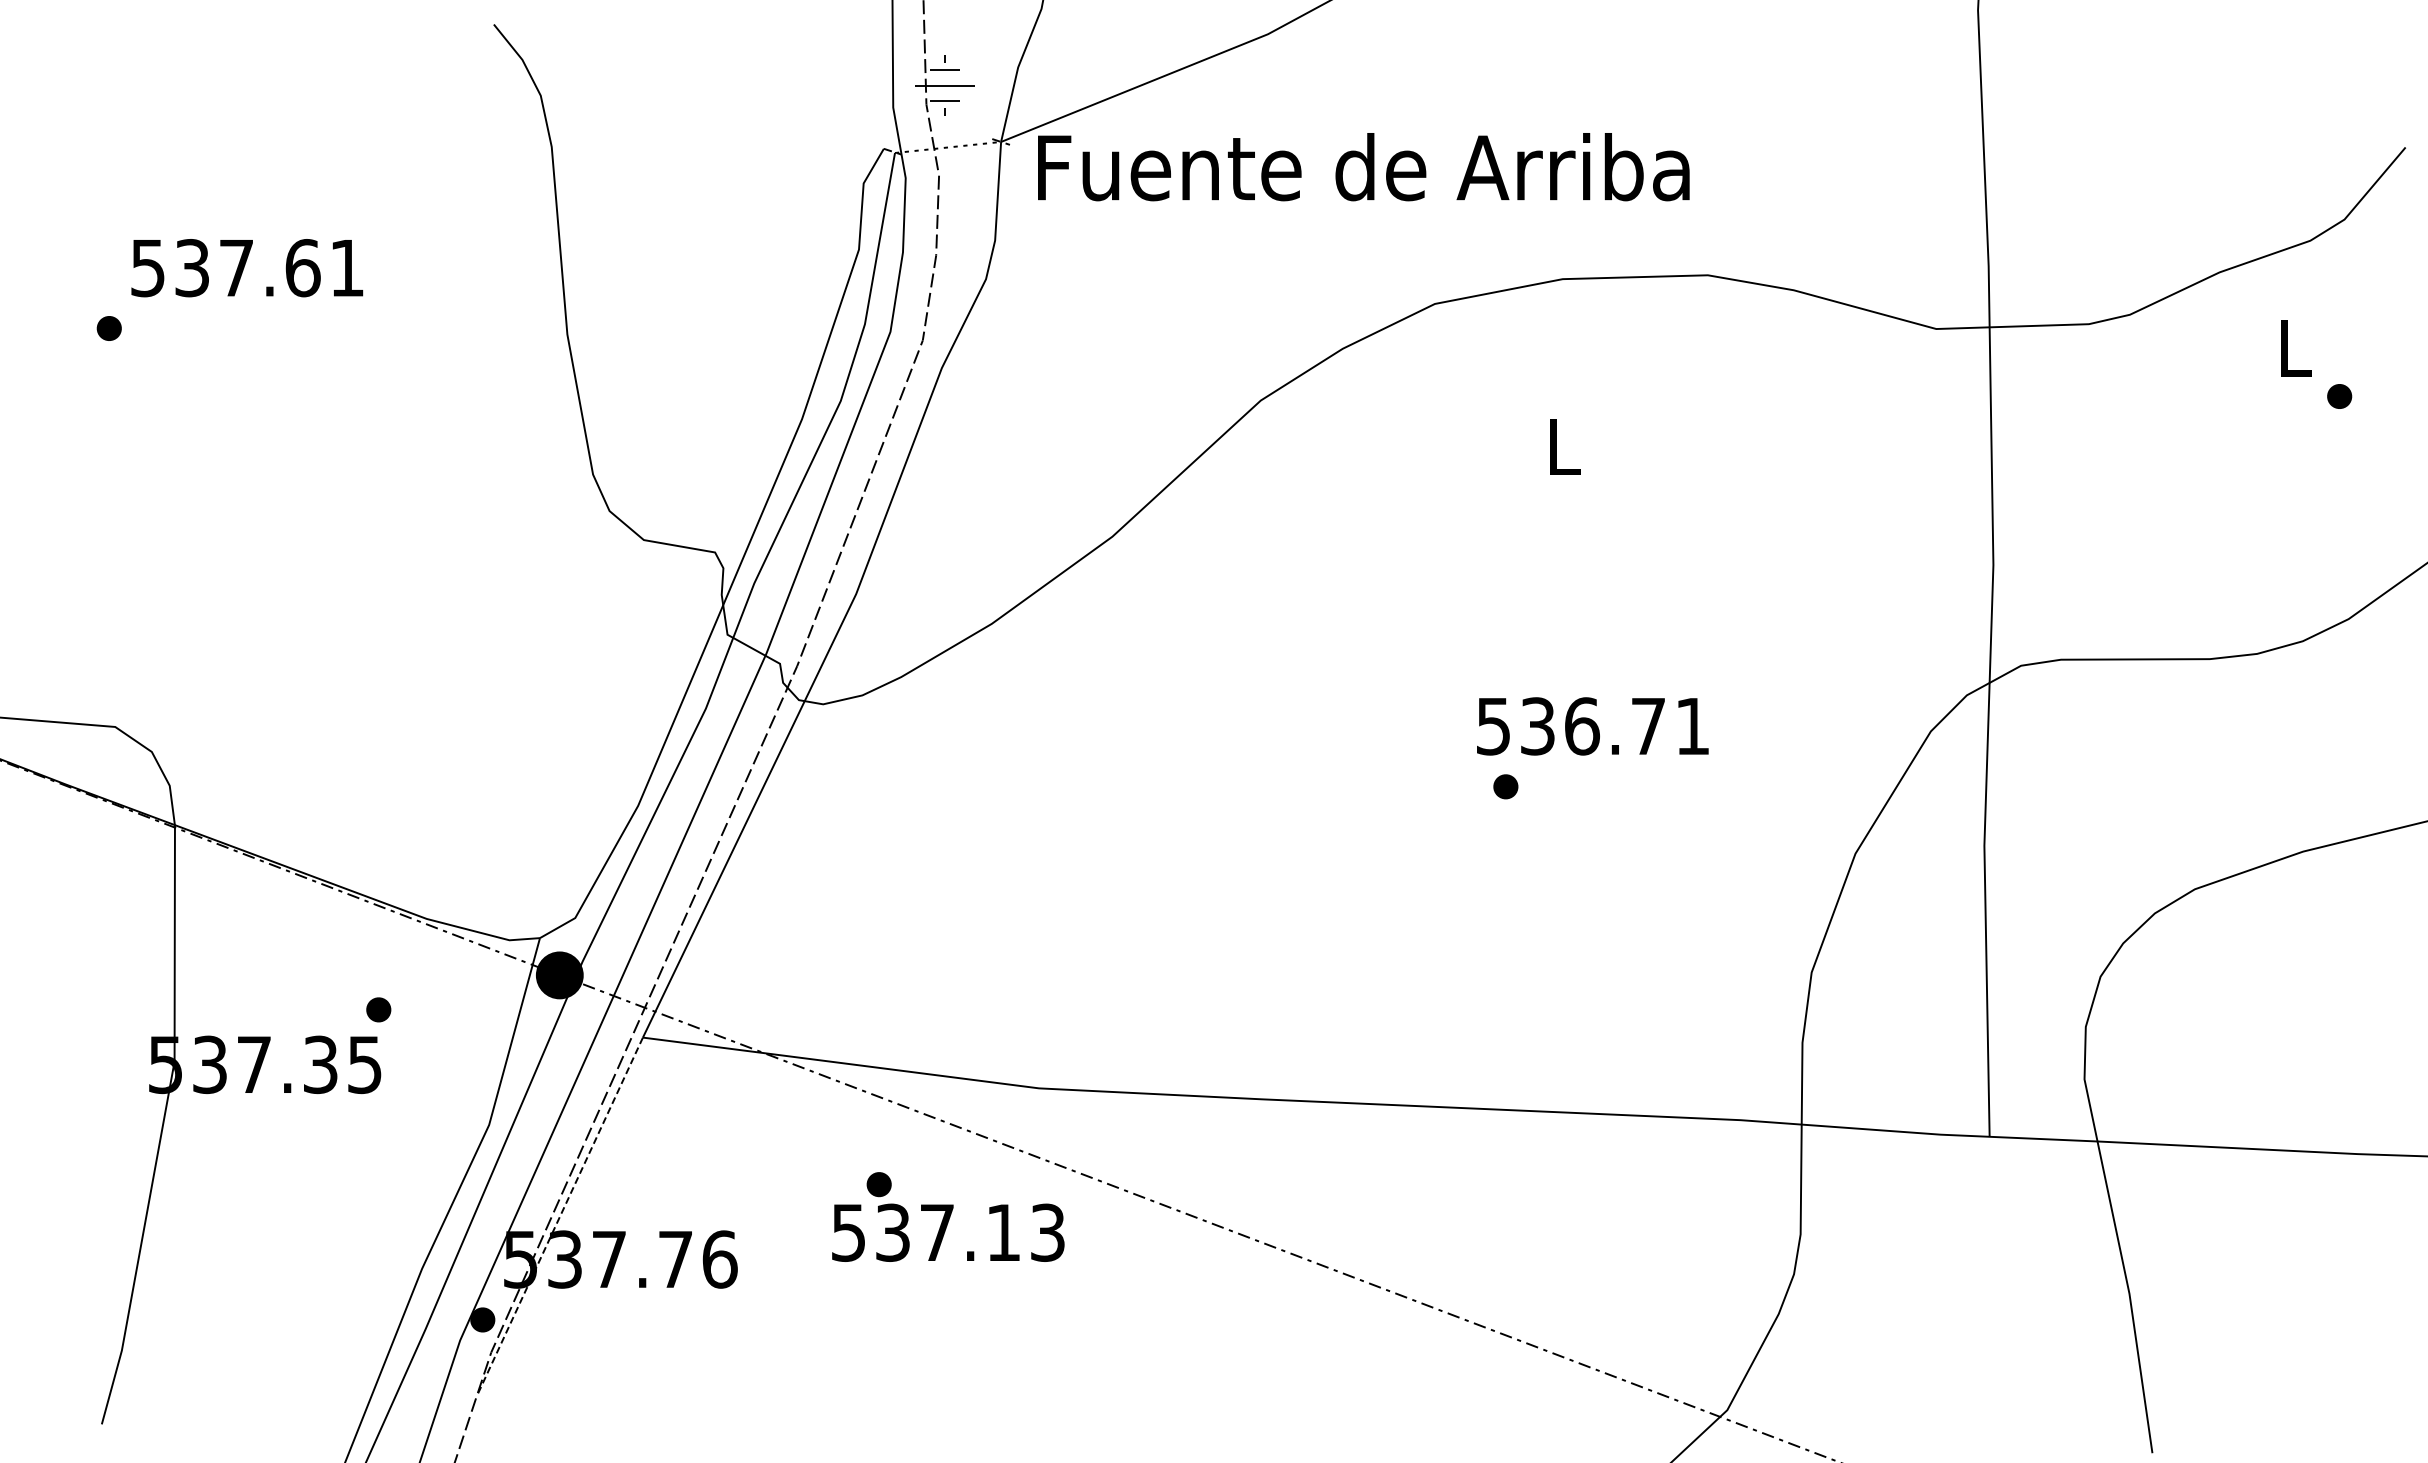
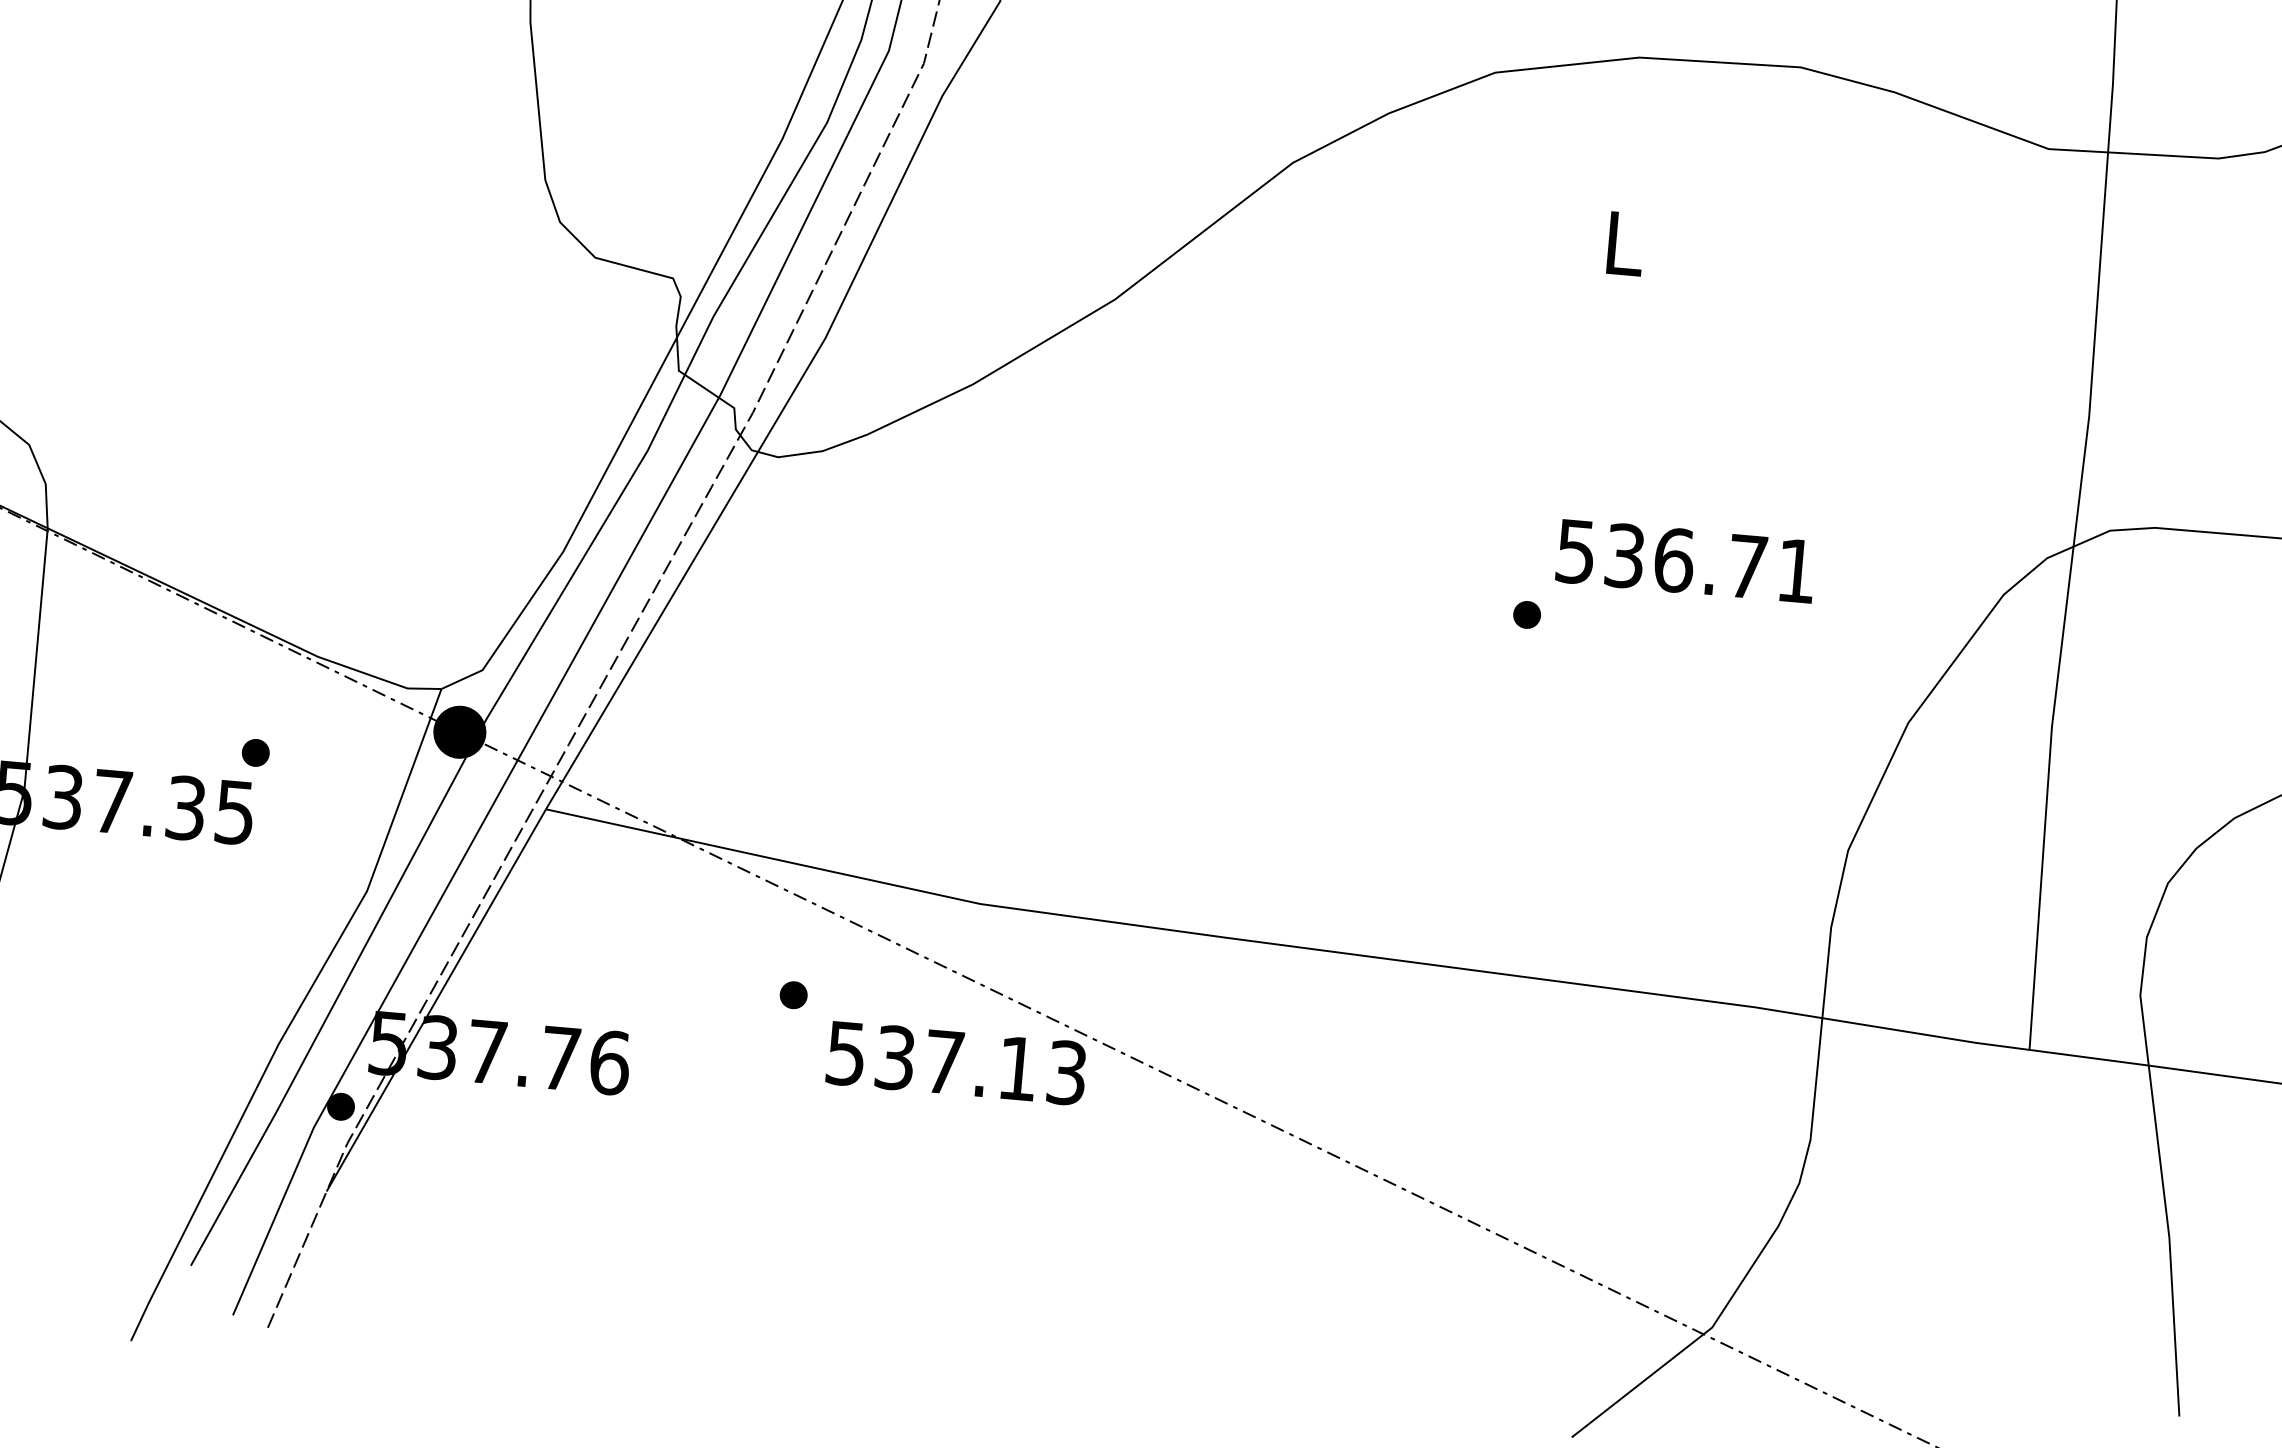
text: (1592, 726) -> (1685, 561), moved
line: (559, 1217) -> (436, 1000), dashed -> solid
text: (948, 1232) -> (956, 1062), moved

